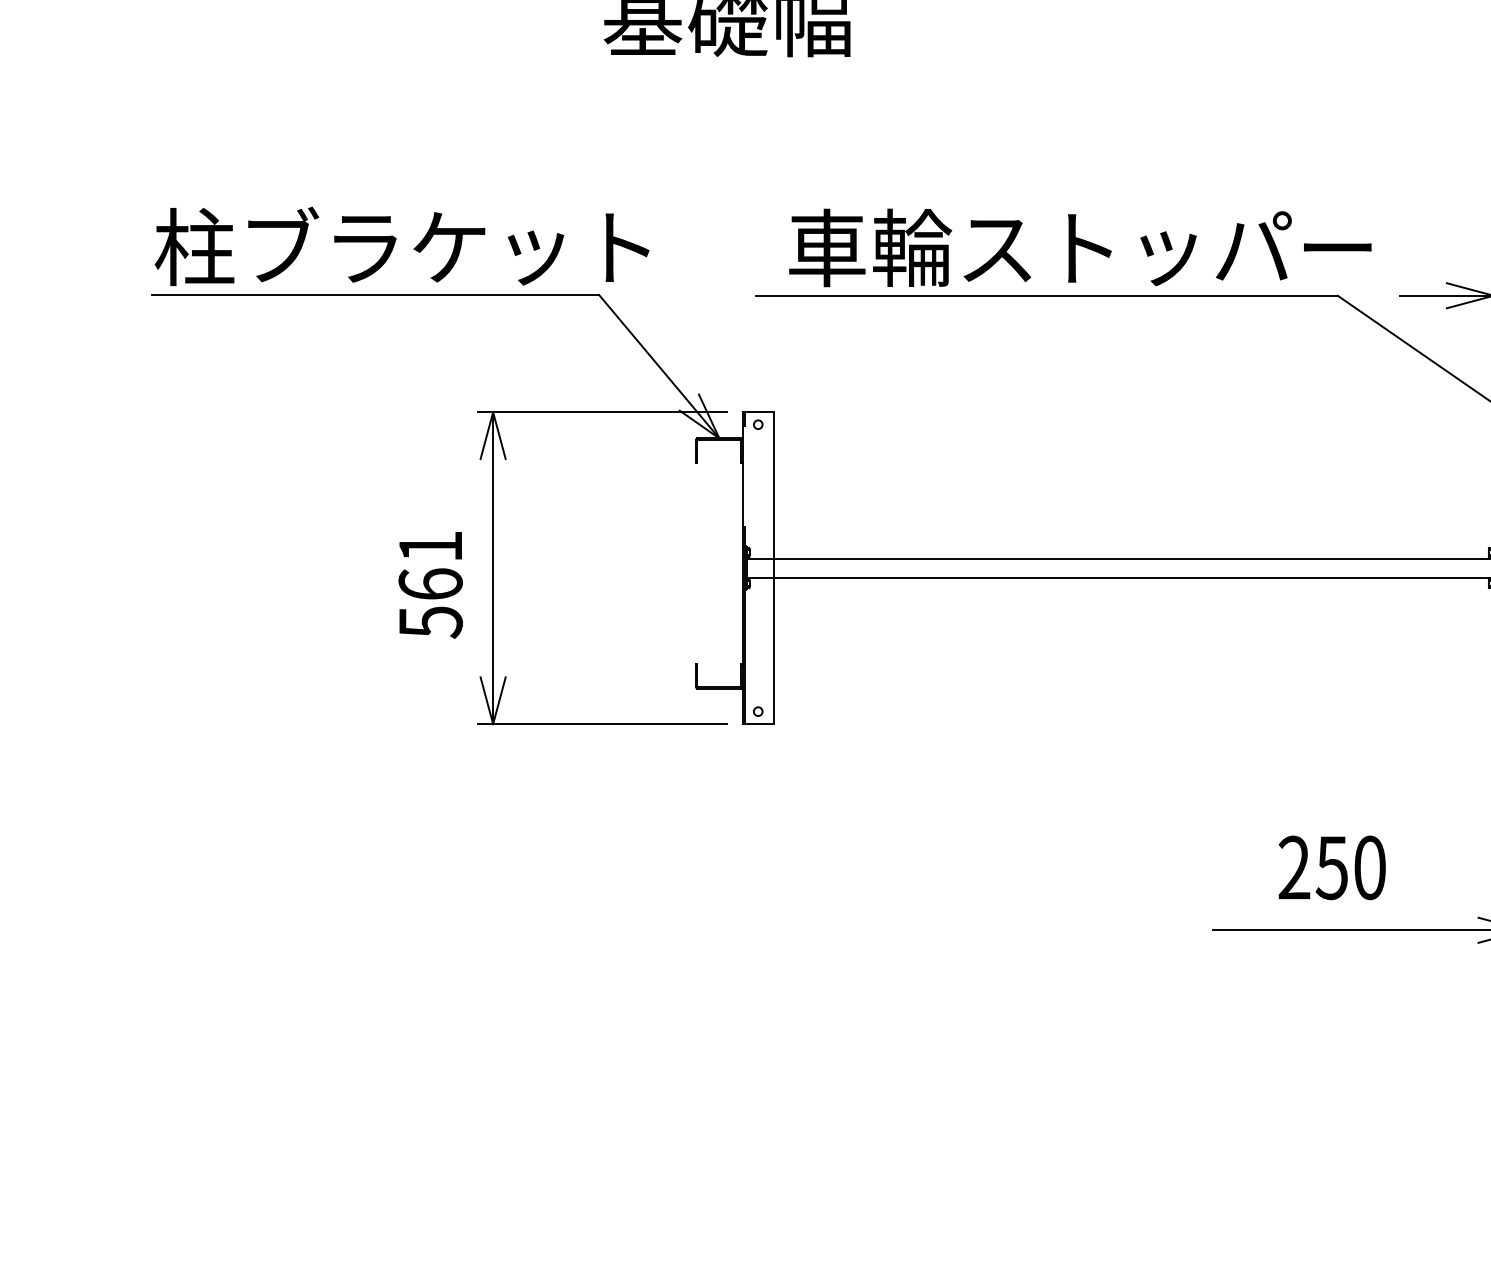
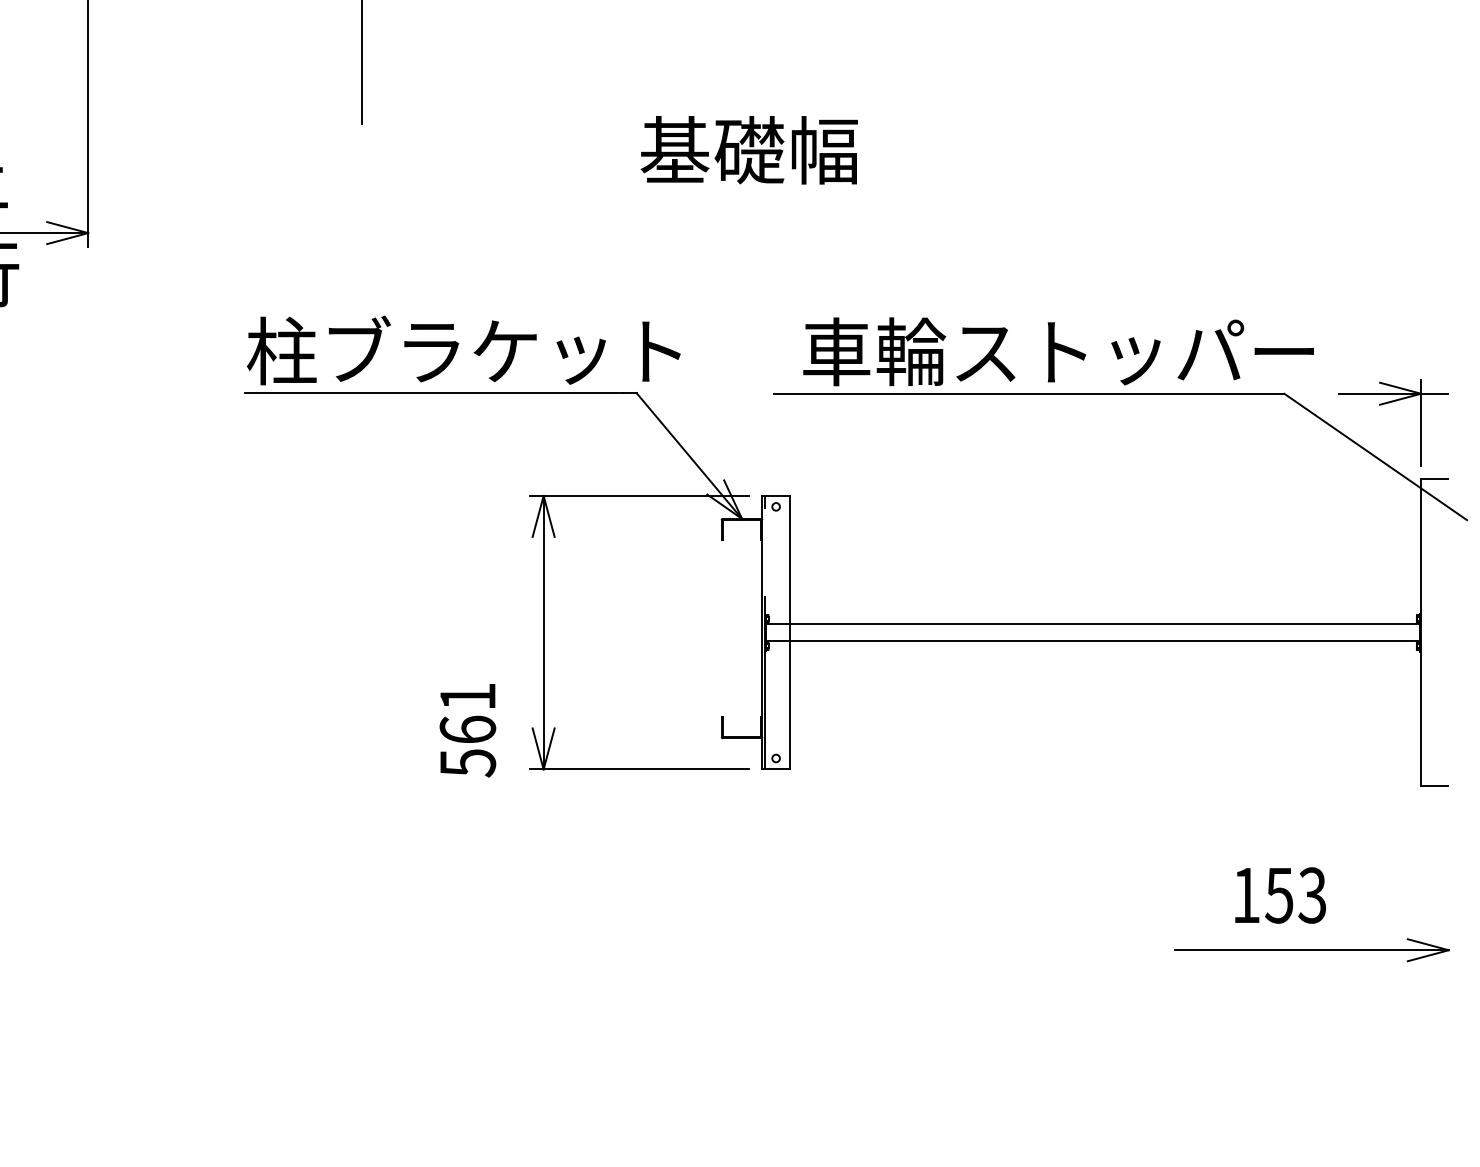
text: (430, 585) -> (467, 730), moved
text: (1332, 867) -> (1279, 895), 250 -> 153

